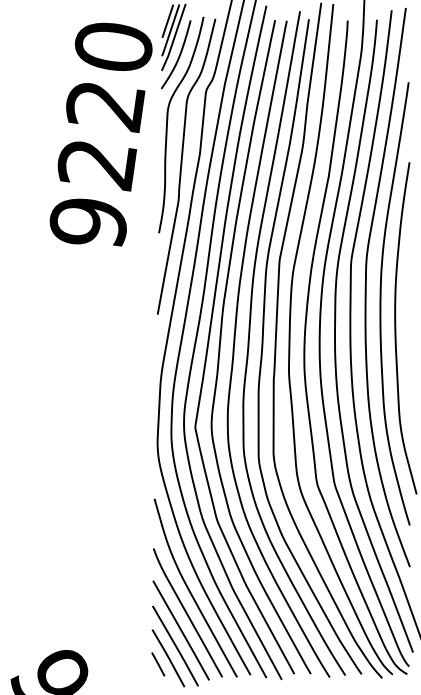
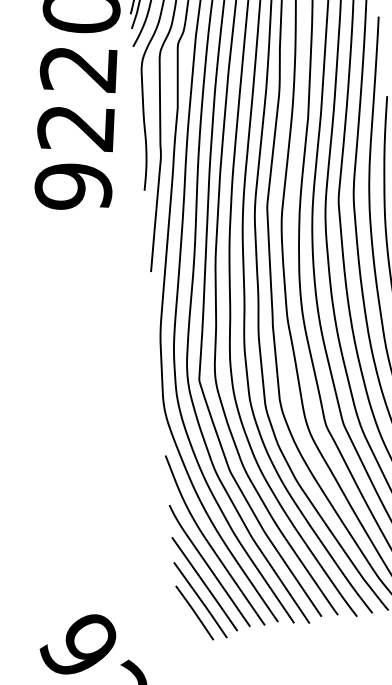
line: (158, 664) -> (185, 620), removed

